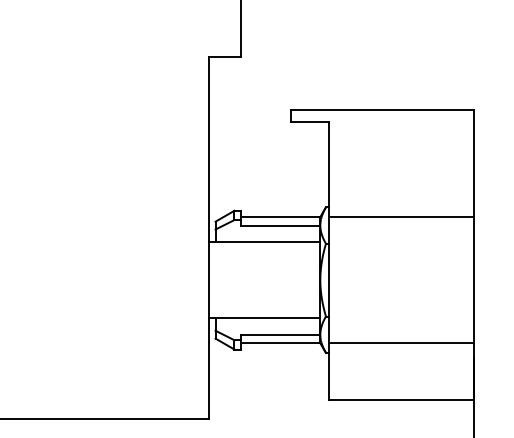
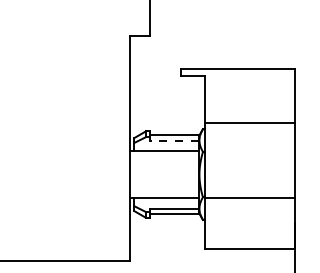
line: (400, 217) -> (249, 123), moved
line: (280, 225) -> (174, 140), solid -> dashed
line: (400, 342) -> (249, 197), moved

